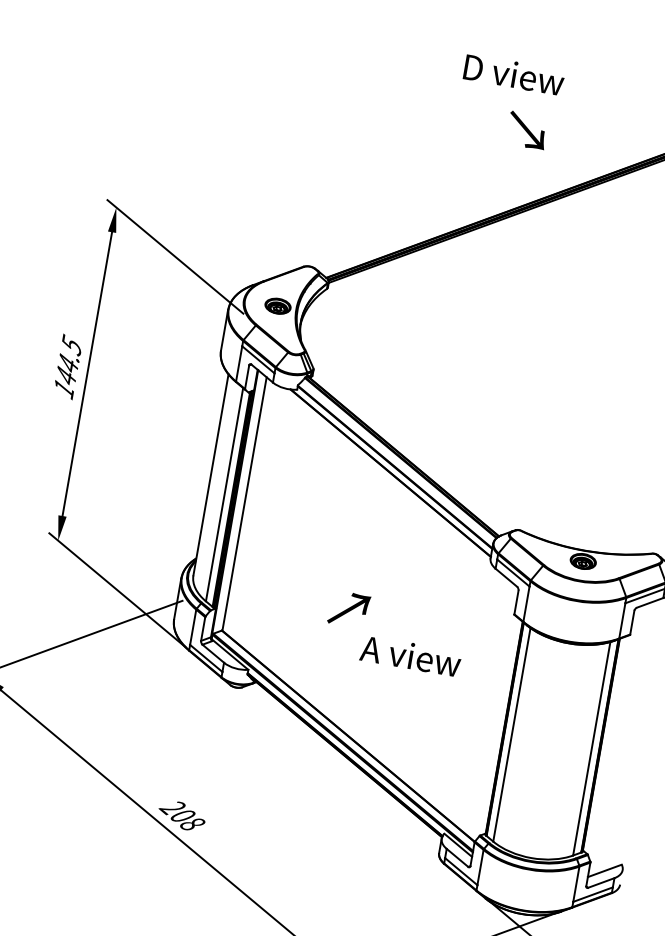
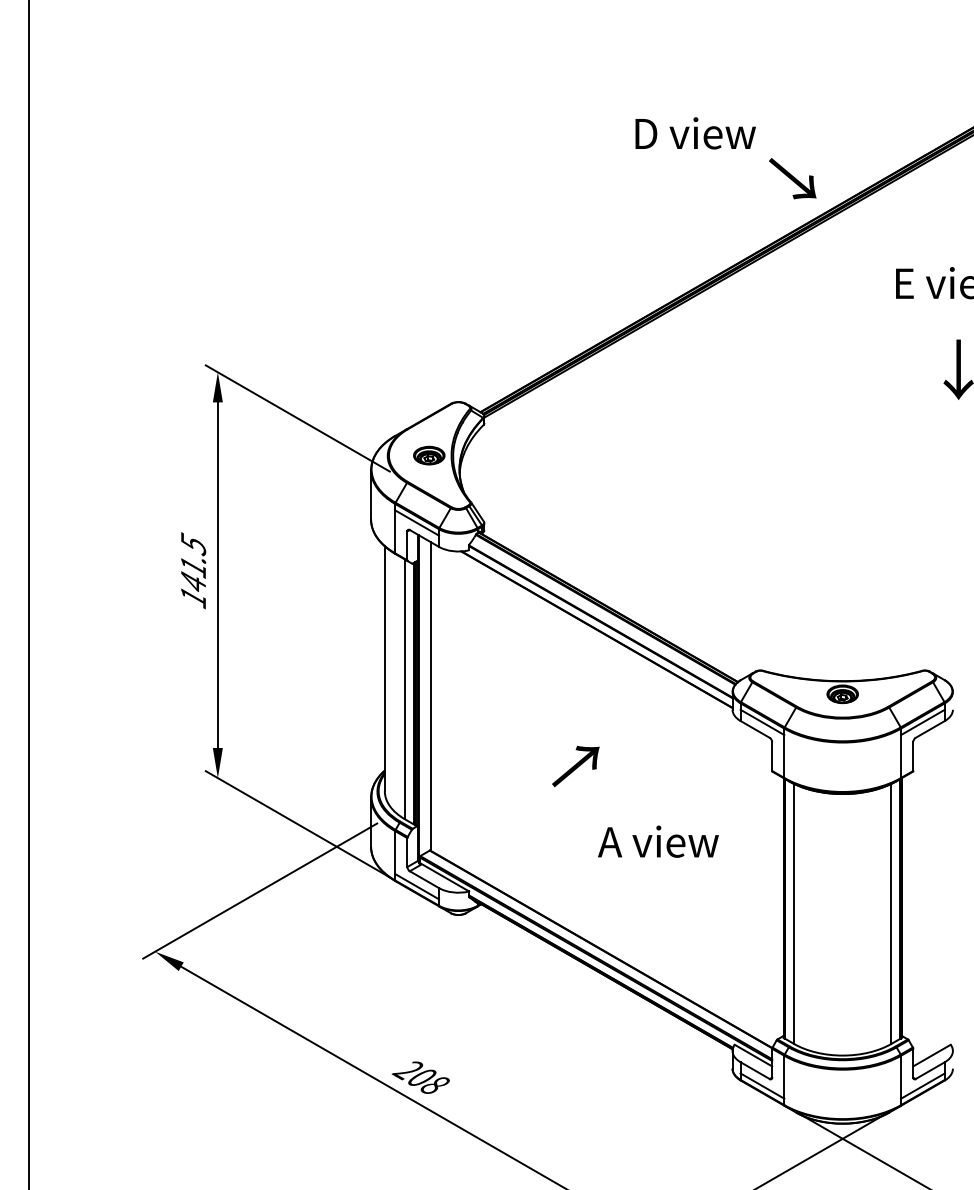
text: (514, 74) -> (695, 133), moved
text: (527, 130) -> (792, 178), moved
text: (68, 364) -> (193, 567), 144.5 -> 141.5
text: (348, 609) -> (575, 766), moved

